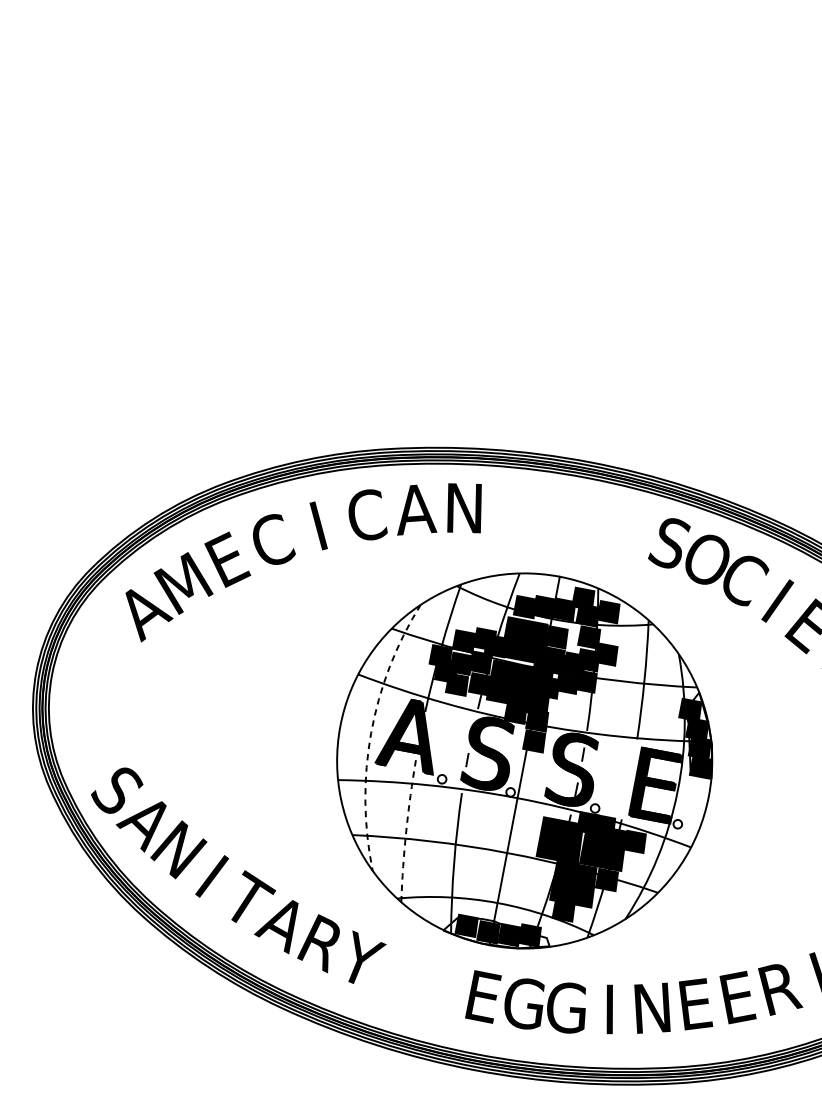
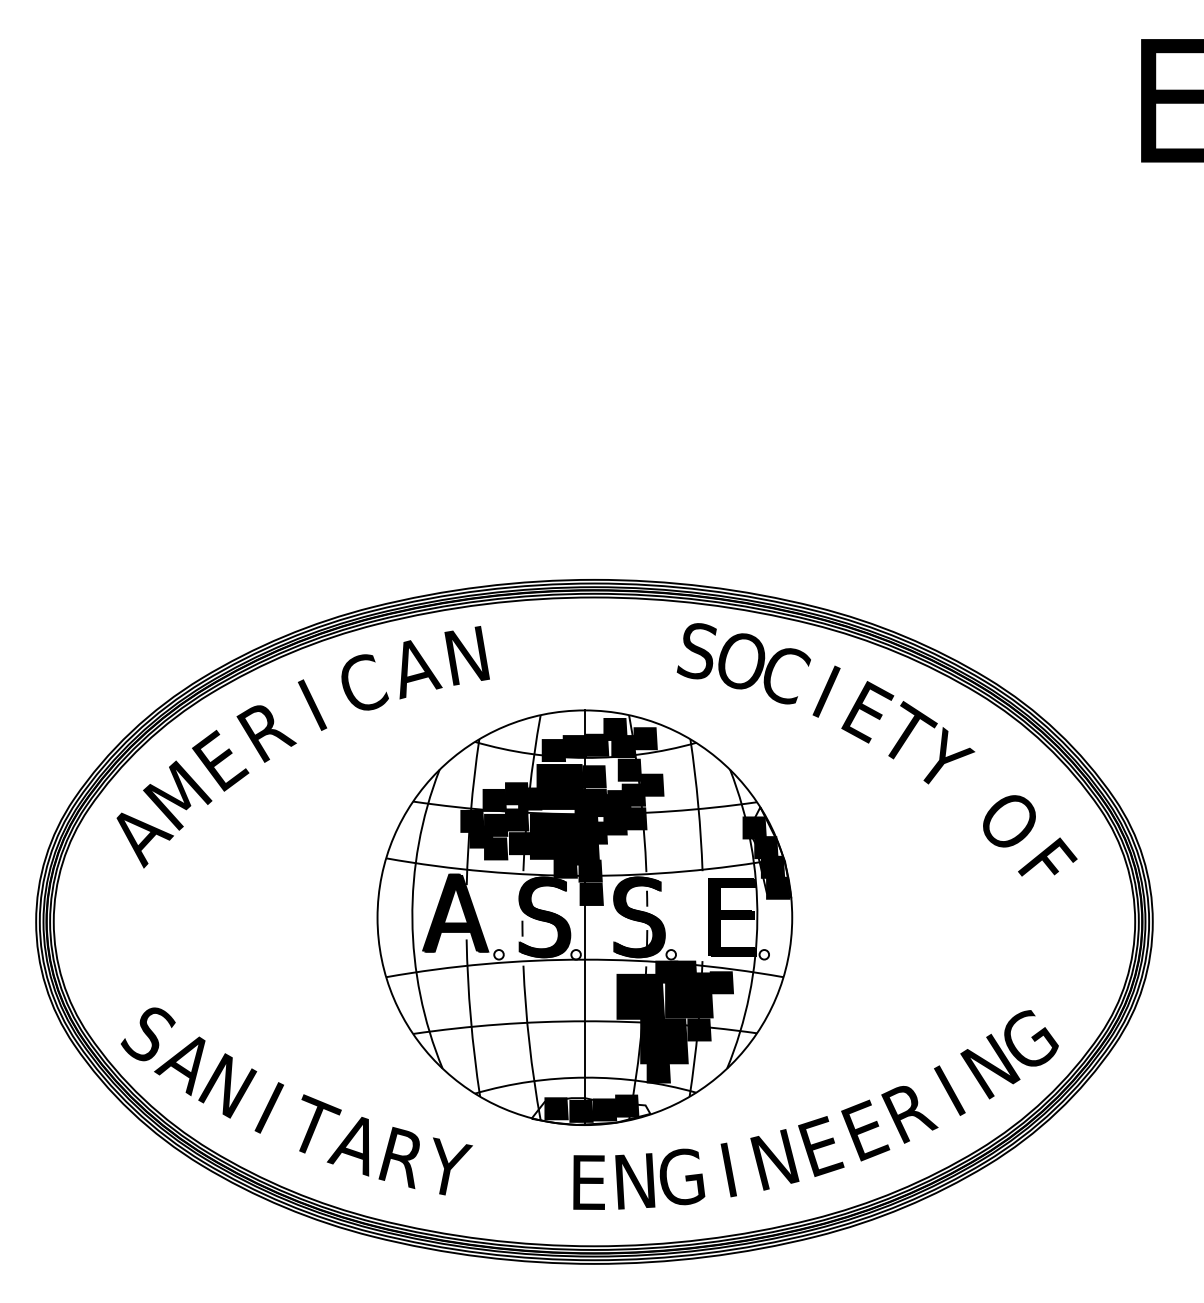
text: (273, 541) -> (266, 731), C -> R
arc: (371, 733) -> (412, 919), dashed -> solid
arc: (405, 831) -> (470, 1018), dashed -> solid
text: (524, 1003) -> (634, 1181), G -> N

